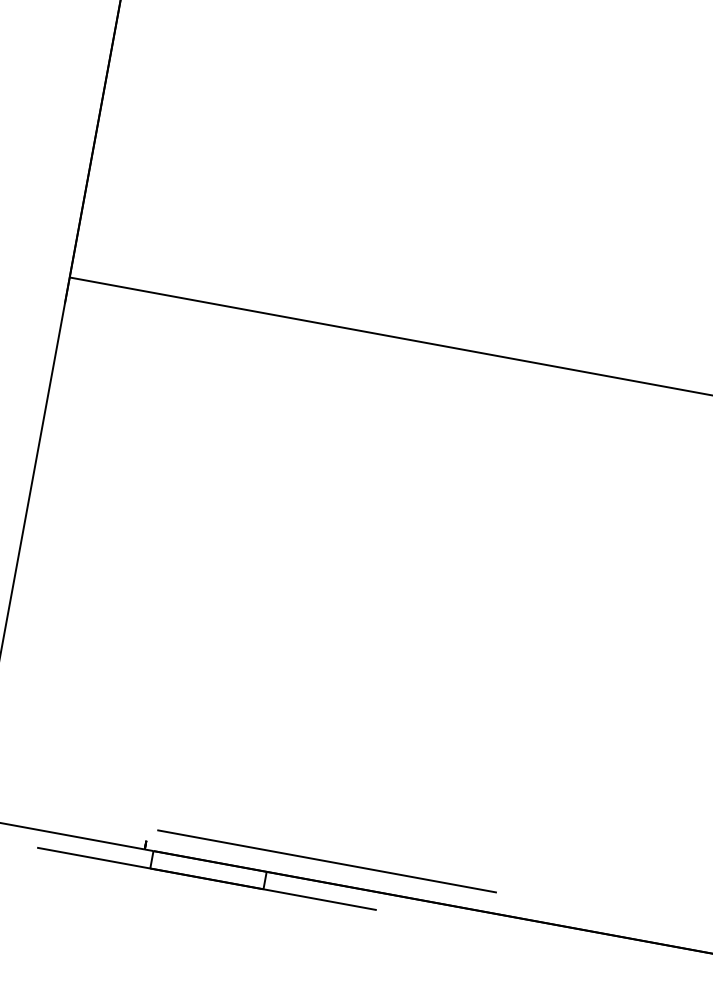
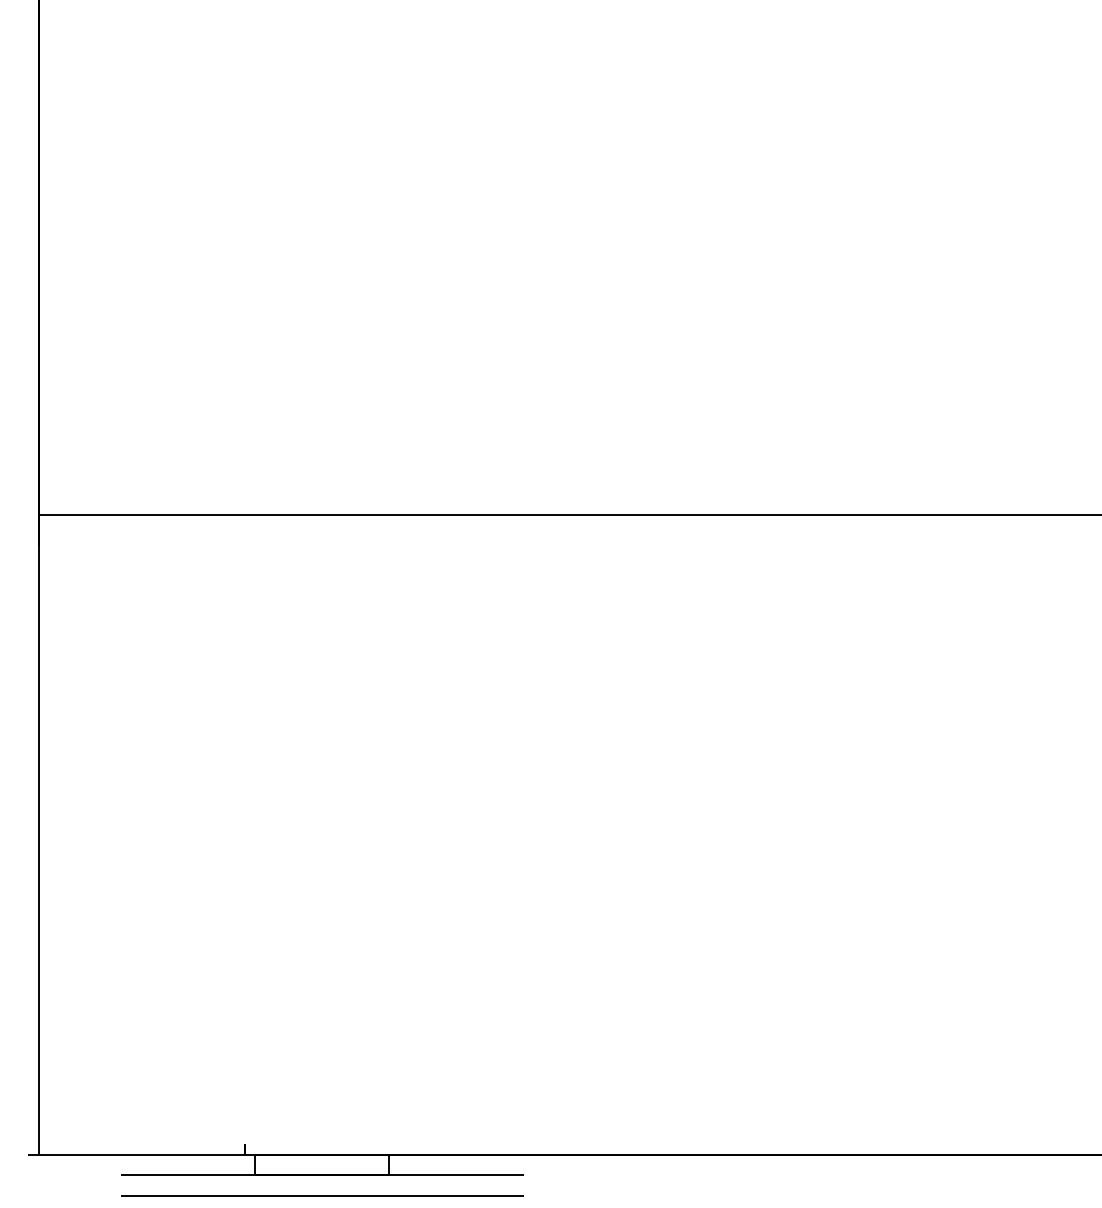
line: (327, 861) -> (322, 1195), moved

